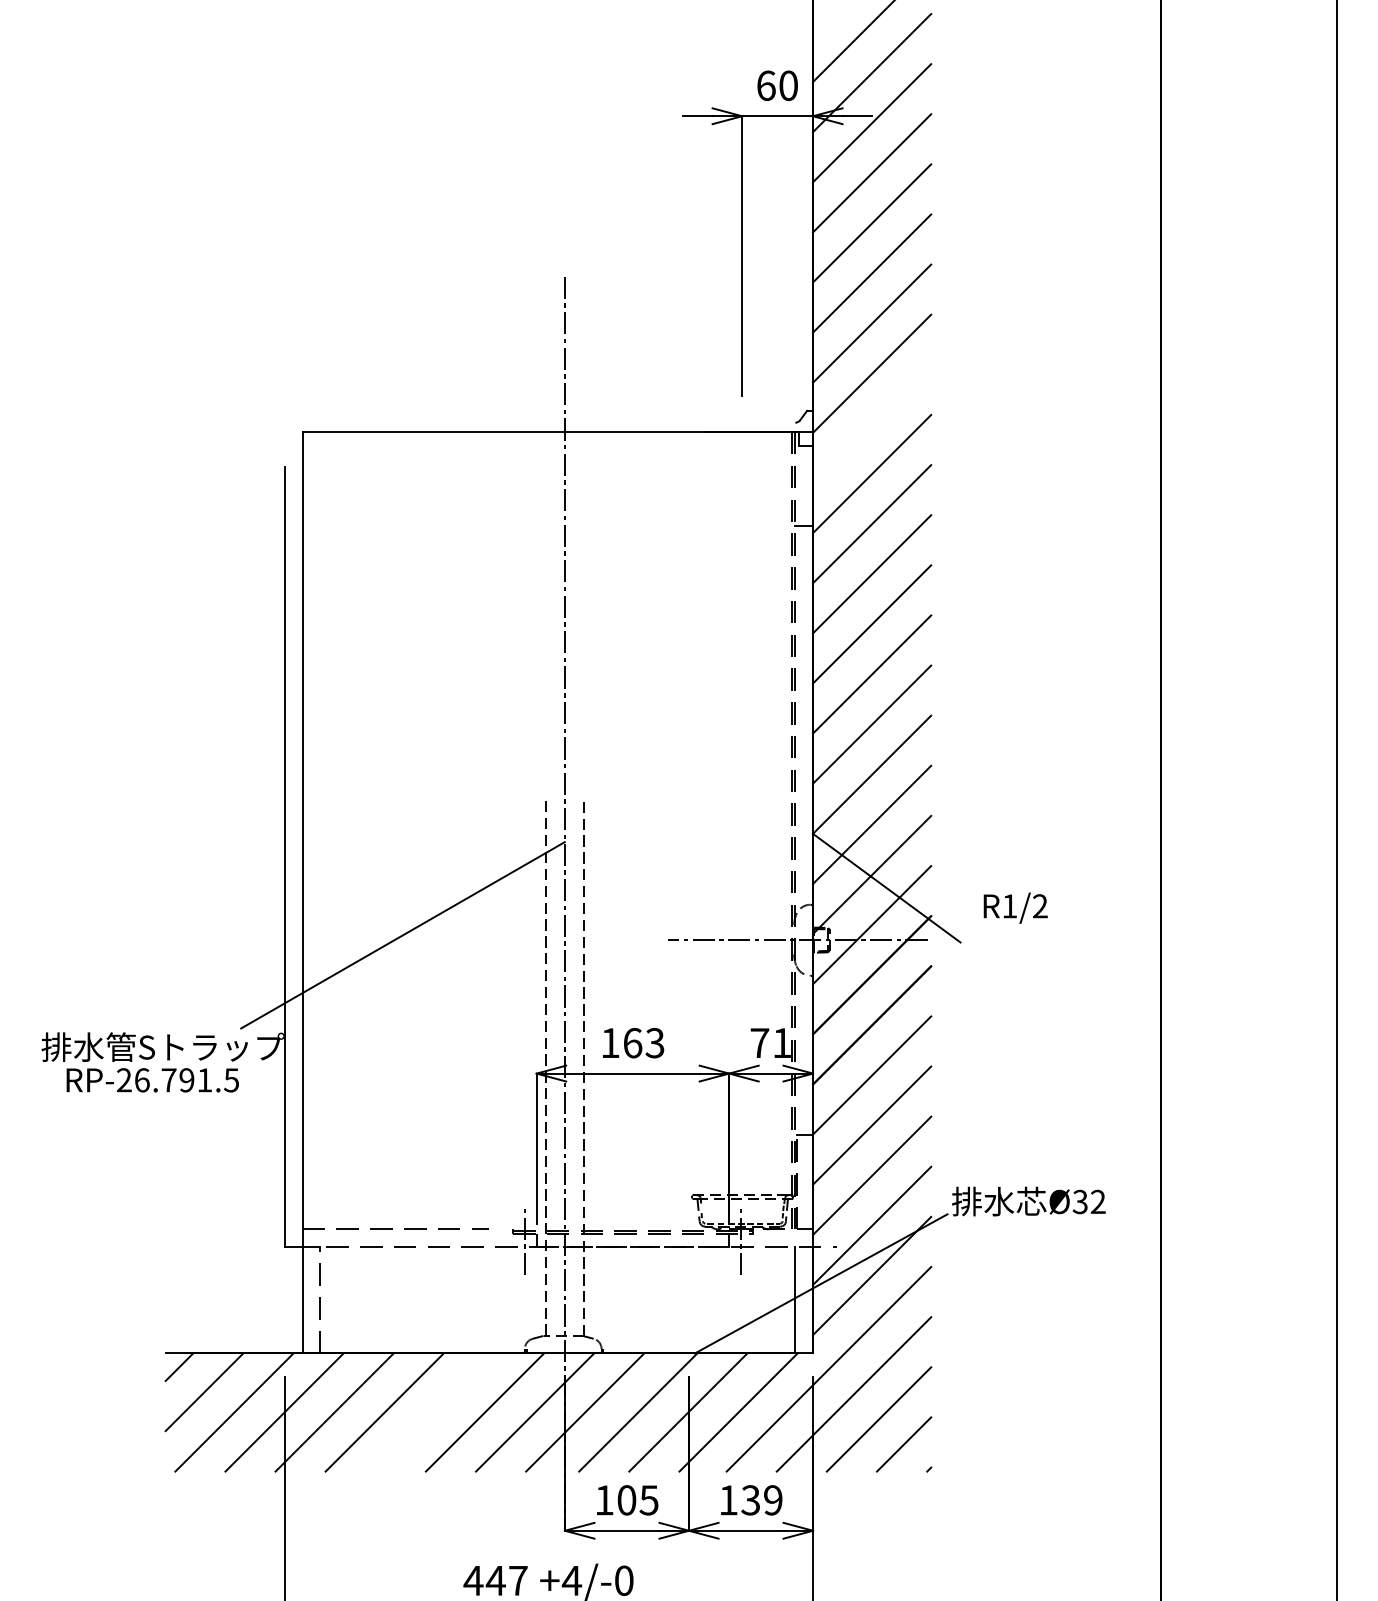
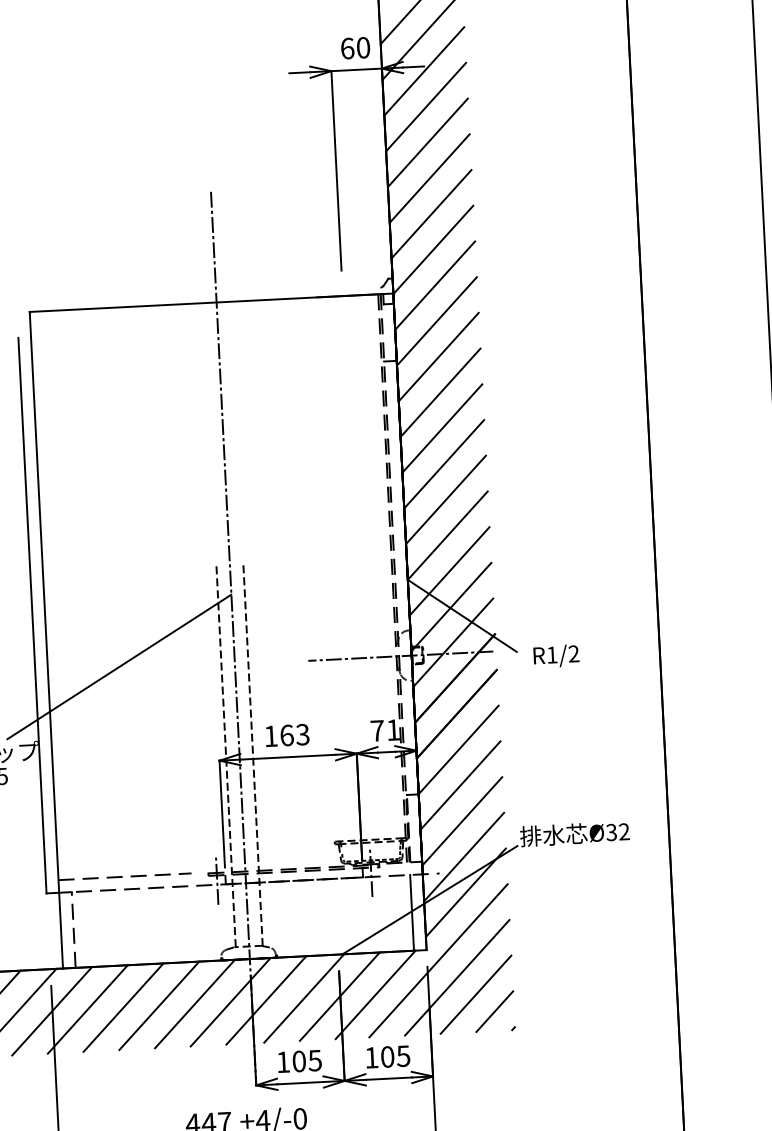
line: (872, 423) -> (435, 285), added
text: (1015, 907) -> (556, 655), moved
line: (434, 1412) -> (159, 1005), added
text: (761, 1500) -> (395, 1056), 139 -> 105

